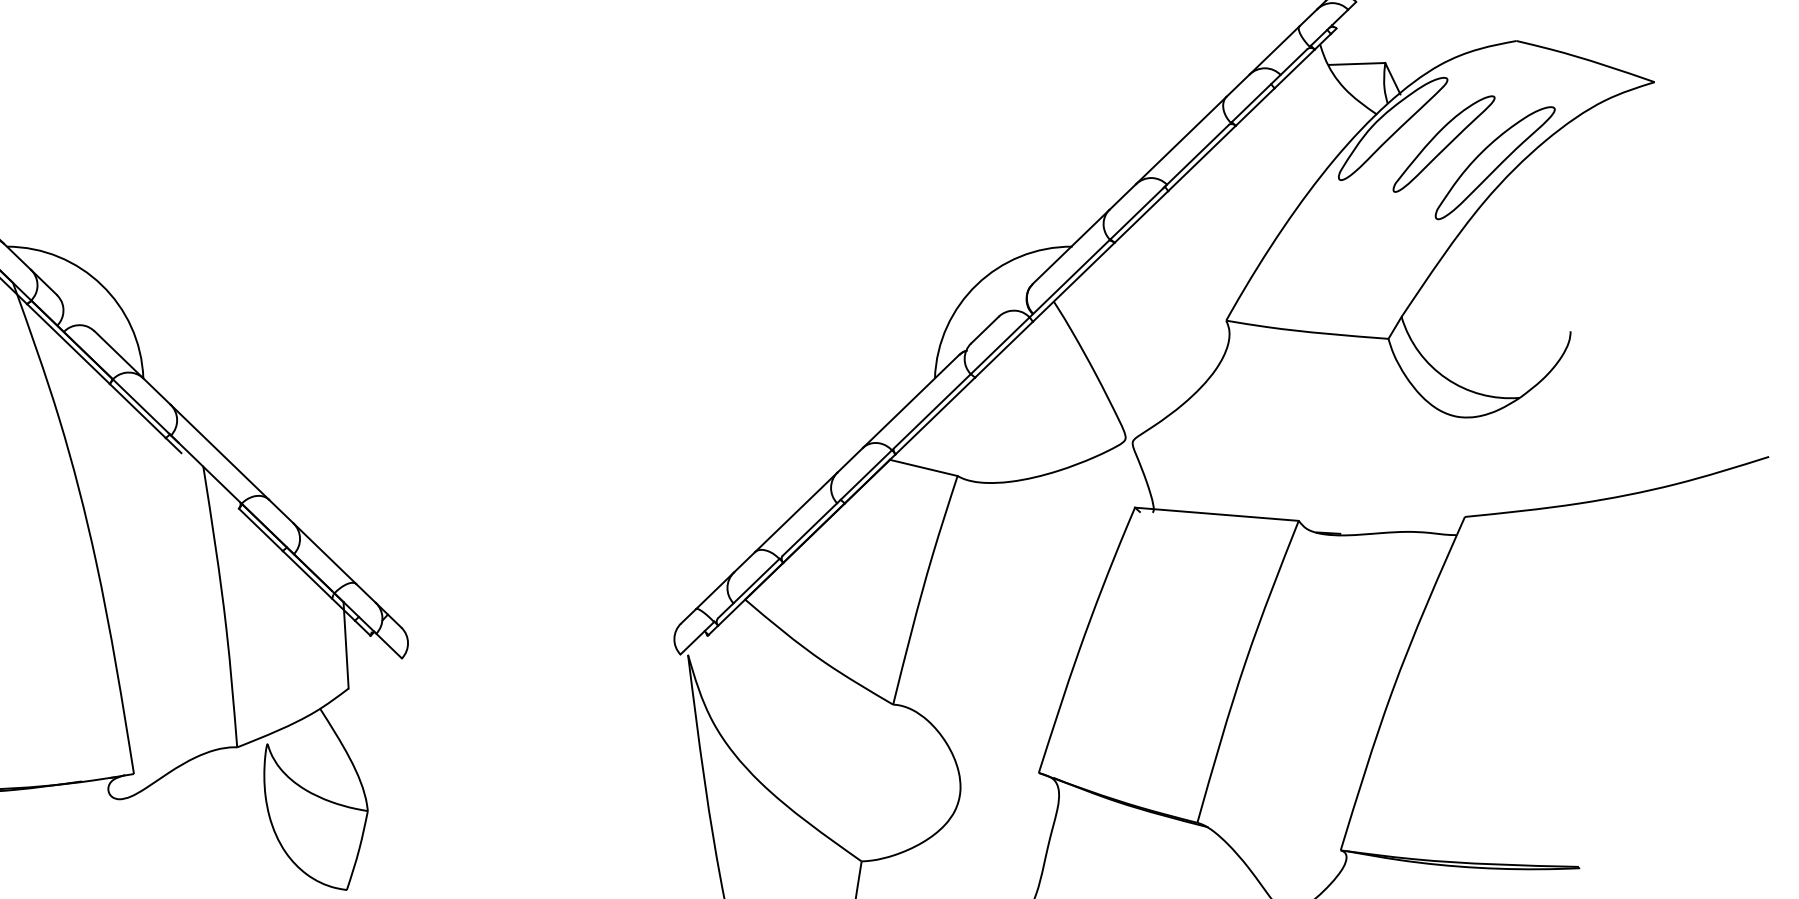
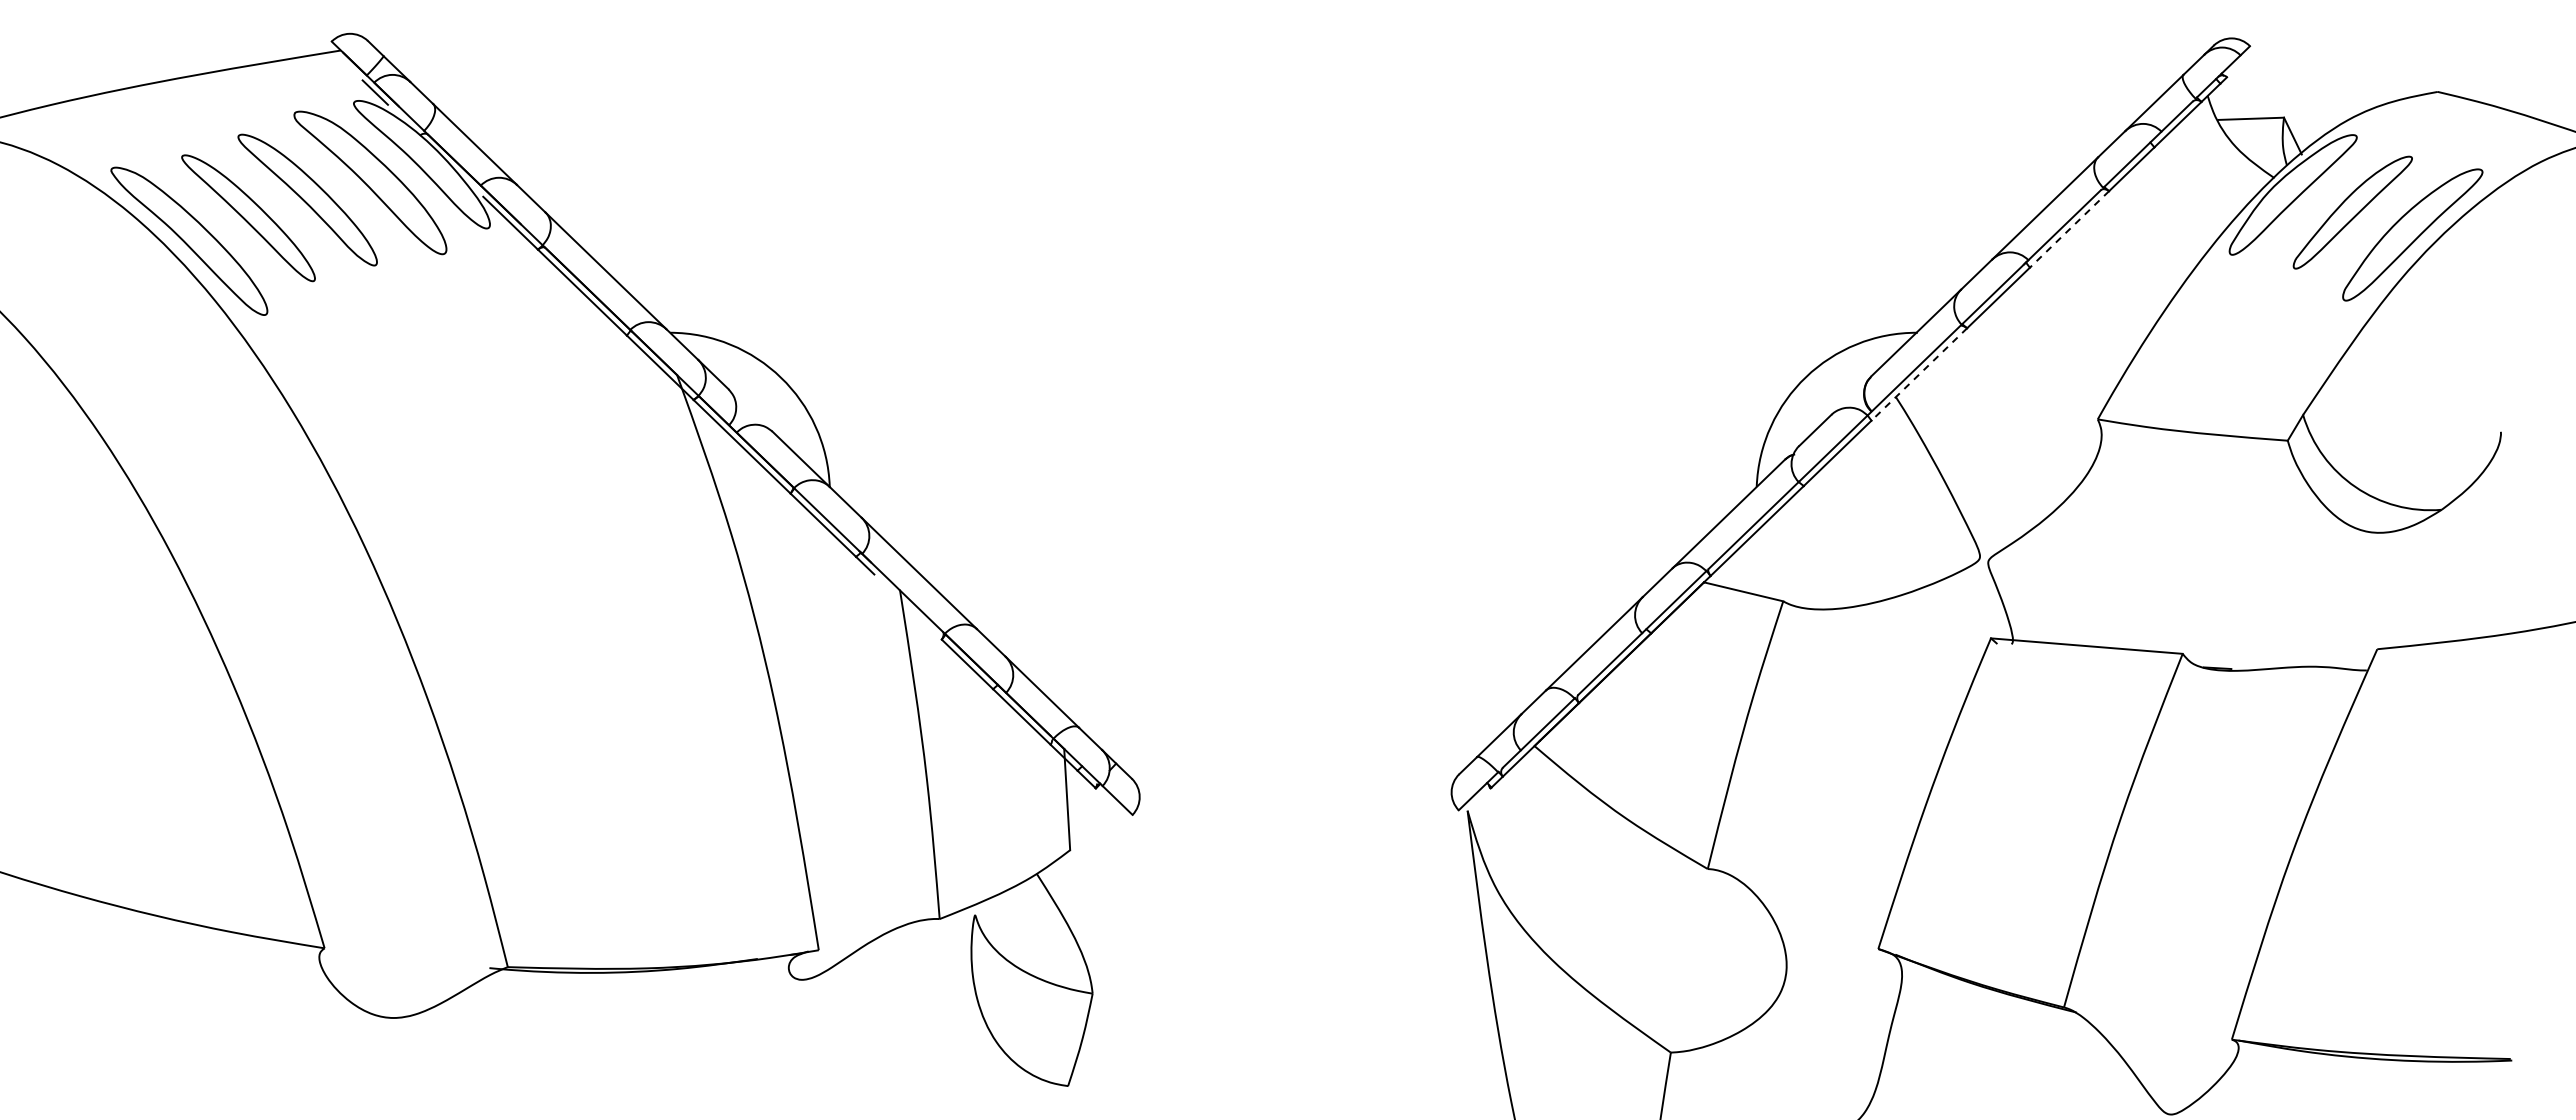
line: (1202, 158) -> (2069, 229), solid -> dashed
line: (1073, 282) -> (1919, 374), solid -> dashed

